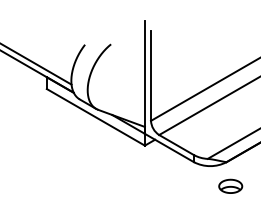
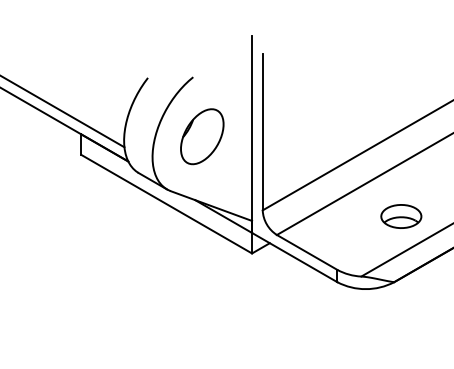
part: (116, 78) -> (202, 136), added
part: (230, 185) -> (400, 214), moved

